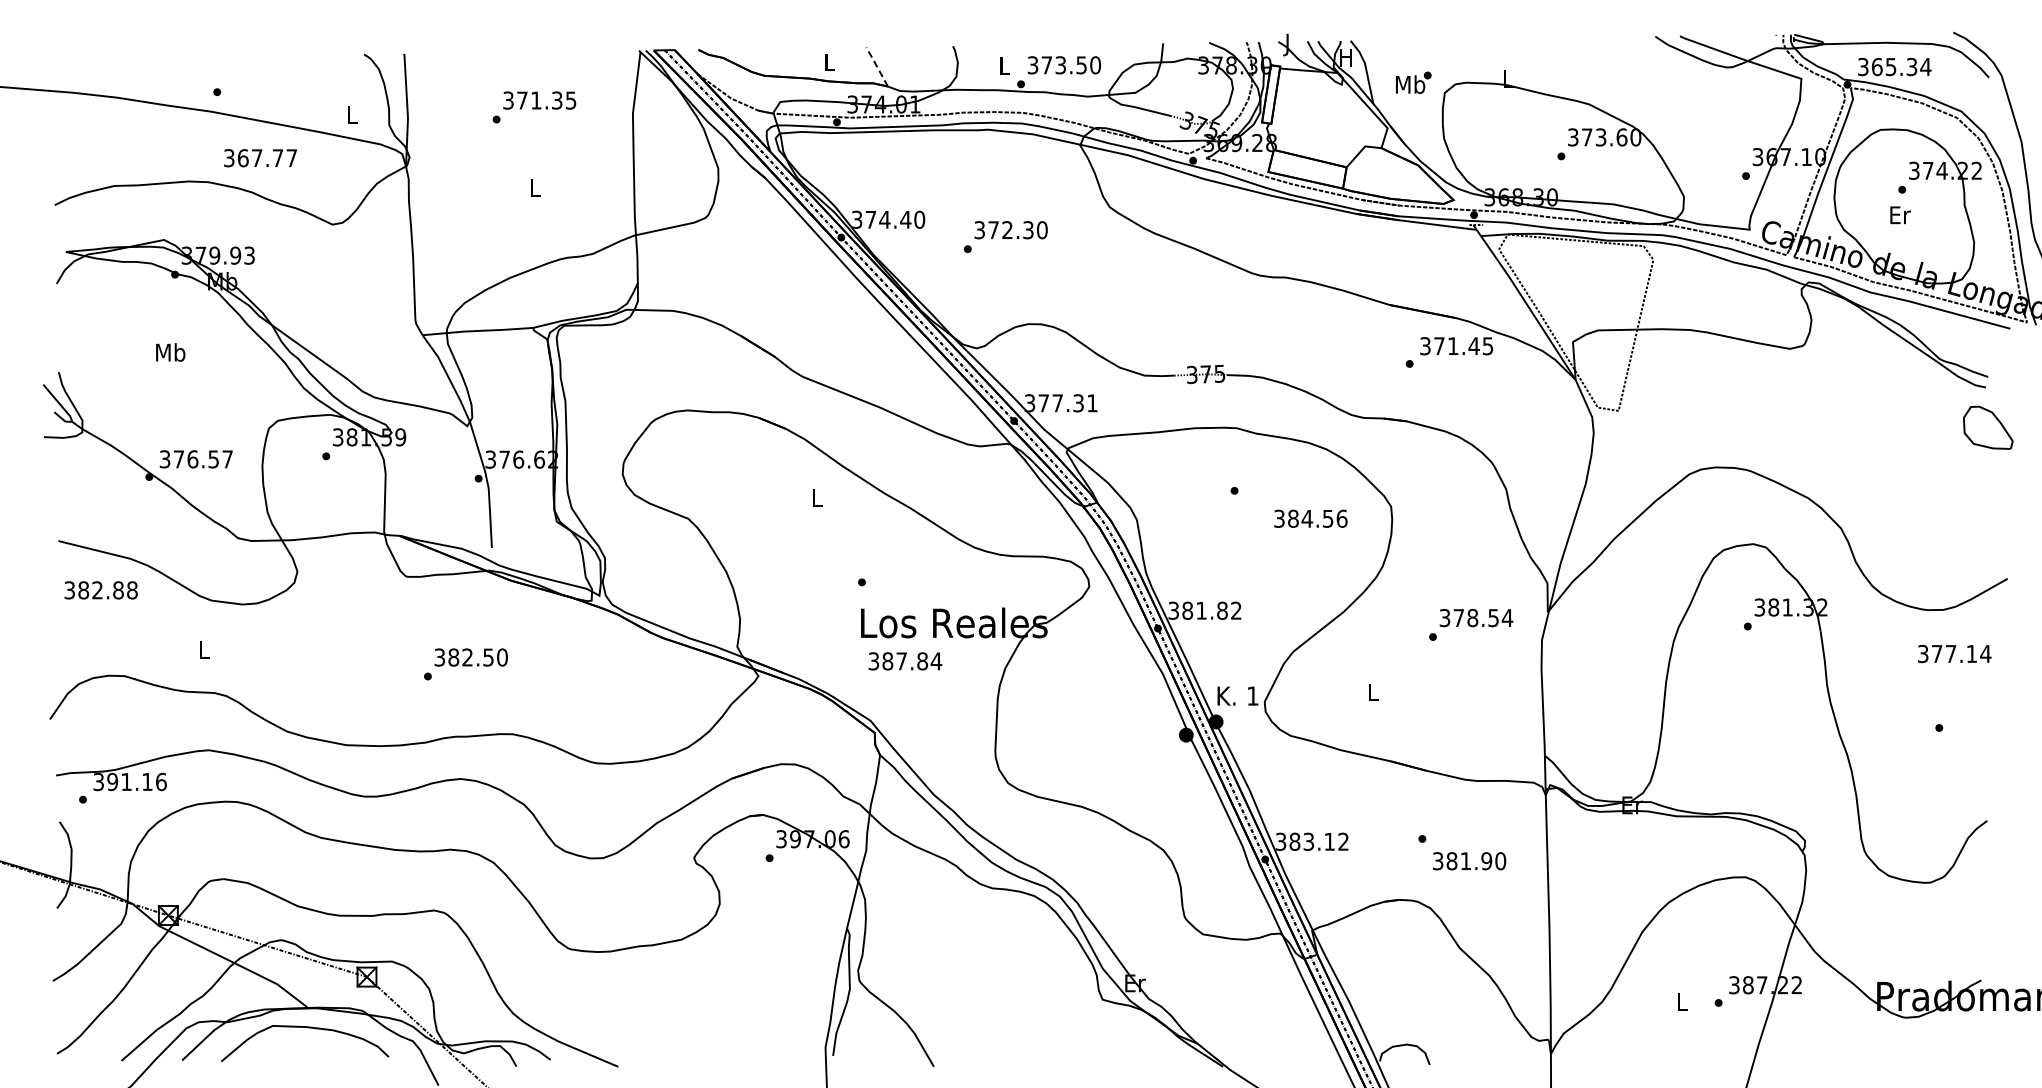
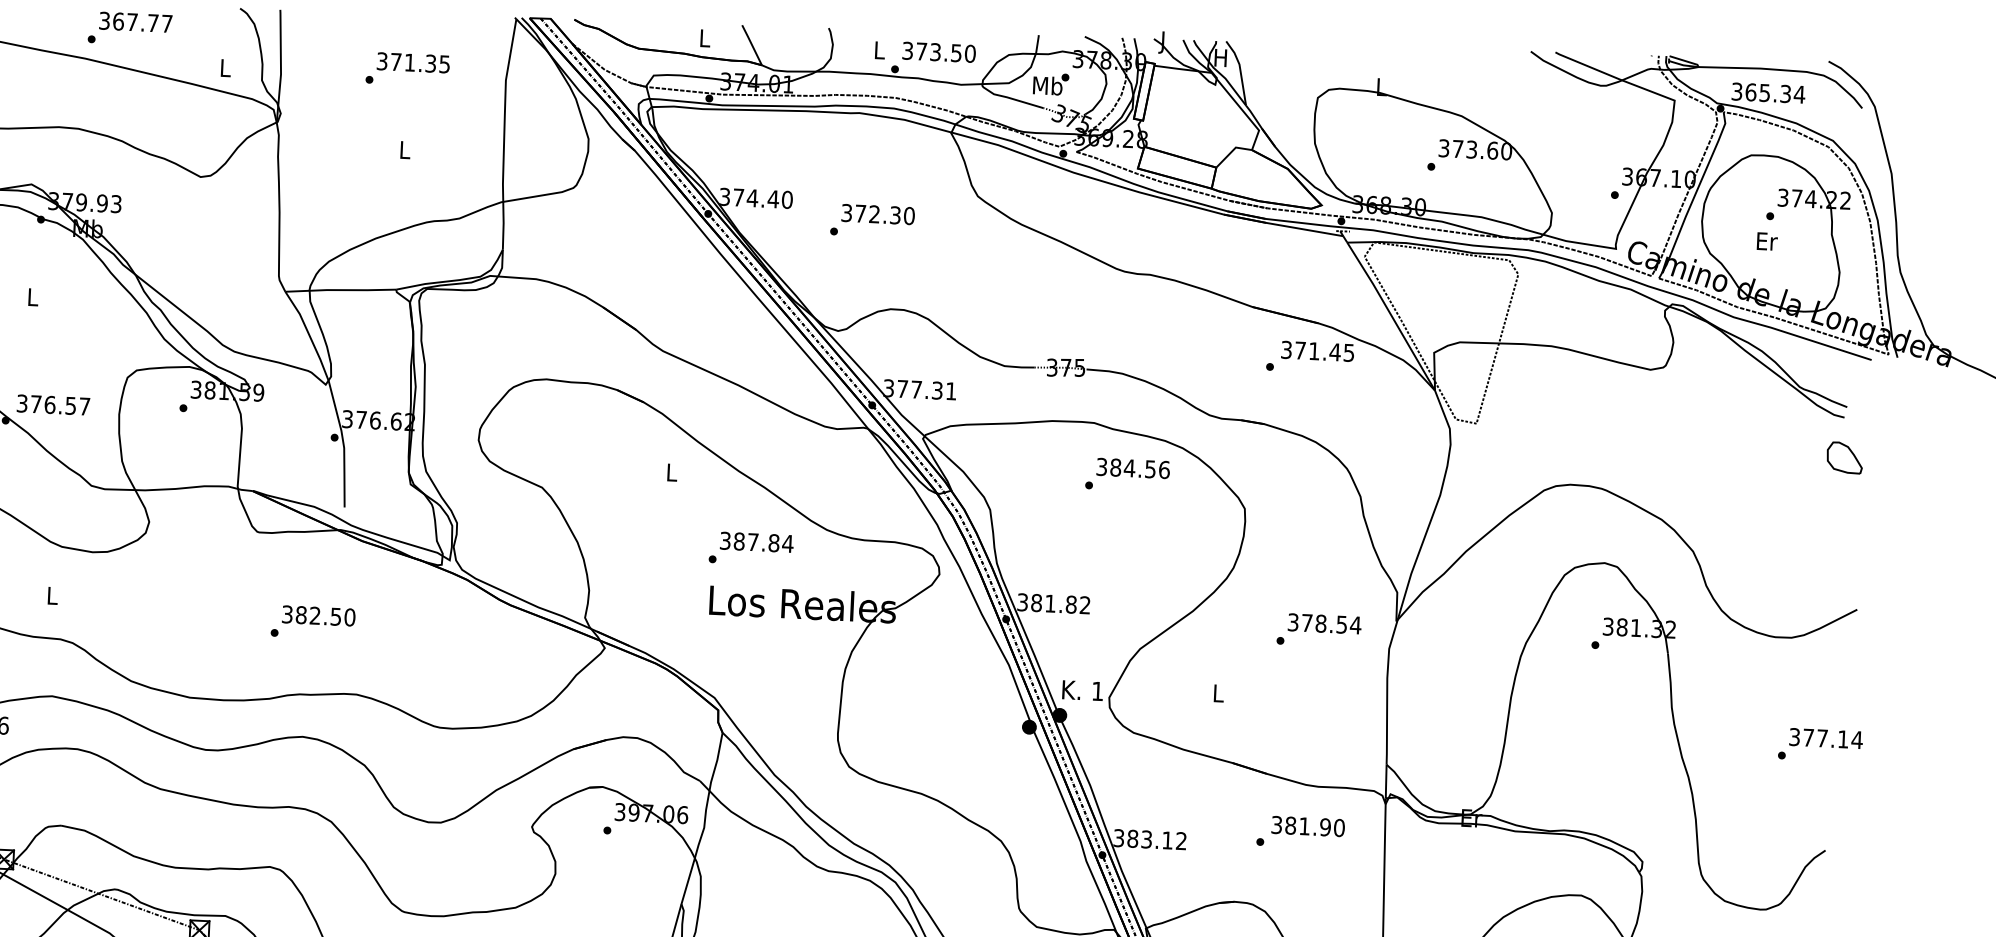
line: (876, 66) -> (751, 44), dashed -> solid
text: (1413, 82) -> (1050, 83), moved
text: (260, 158) -> (135, 22), moved
text: (170, 352) -> (32, 297), Mb -> L
part: (1987, 427) -> (1844, 457), size x0.71
text: (1310, 518) -> (1132, 468), moved
text: (1954, 653) -> (1825, 738), moved
text: (905, 661) -> (756, 542), moved
text: (1469, 861) -> (1308, 826), moved

